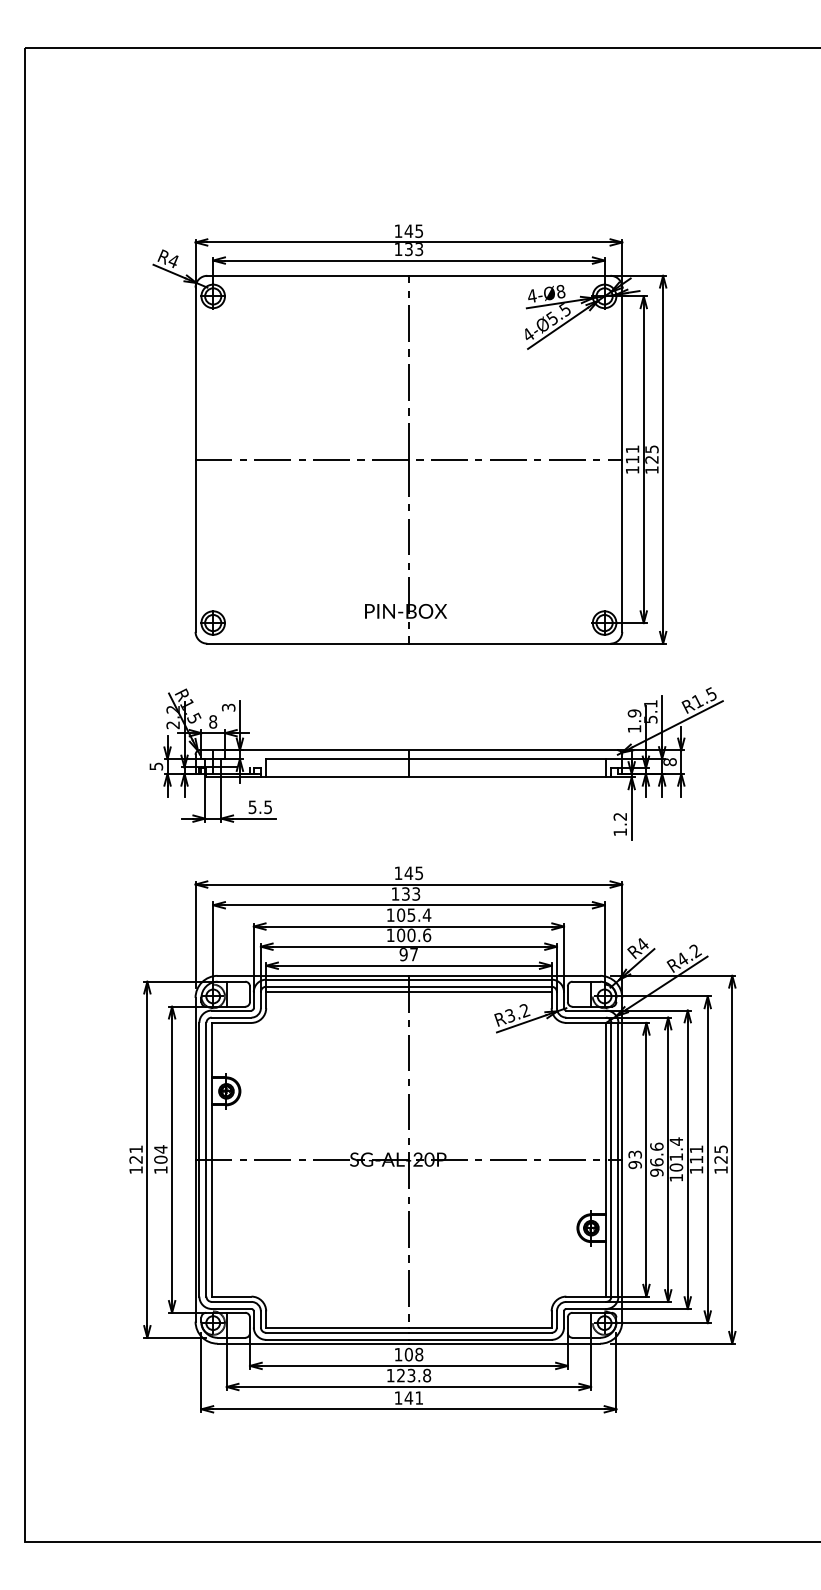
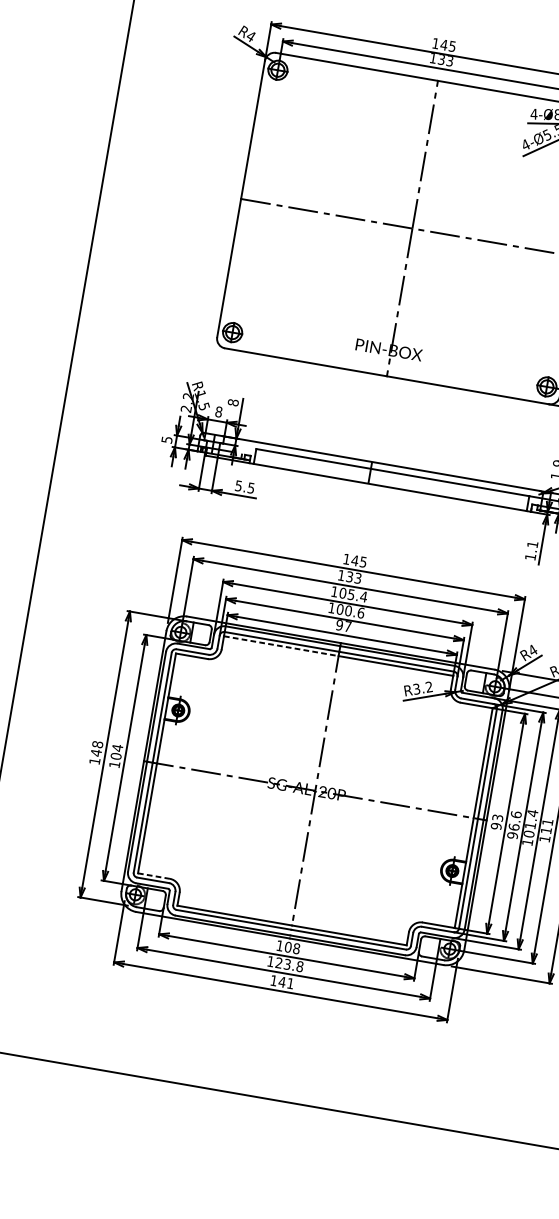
text: (228, 707) -> (233, 402), 3 -> 8
text: (619, 816) -> (532, 544), 1.2 -> 1.1
line: (338, 992) -> (282, 646), solid -> dashed
text: (135, 1154) -> (96, 748), 121 -> 148
line: (231, 1296) -> (153, 875), solid -> dashed

